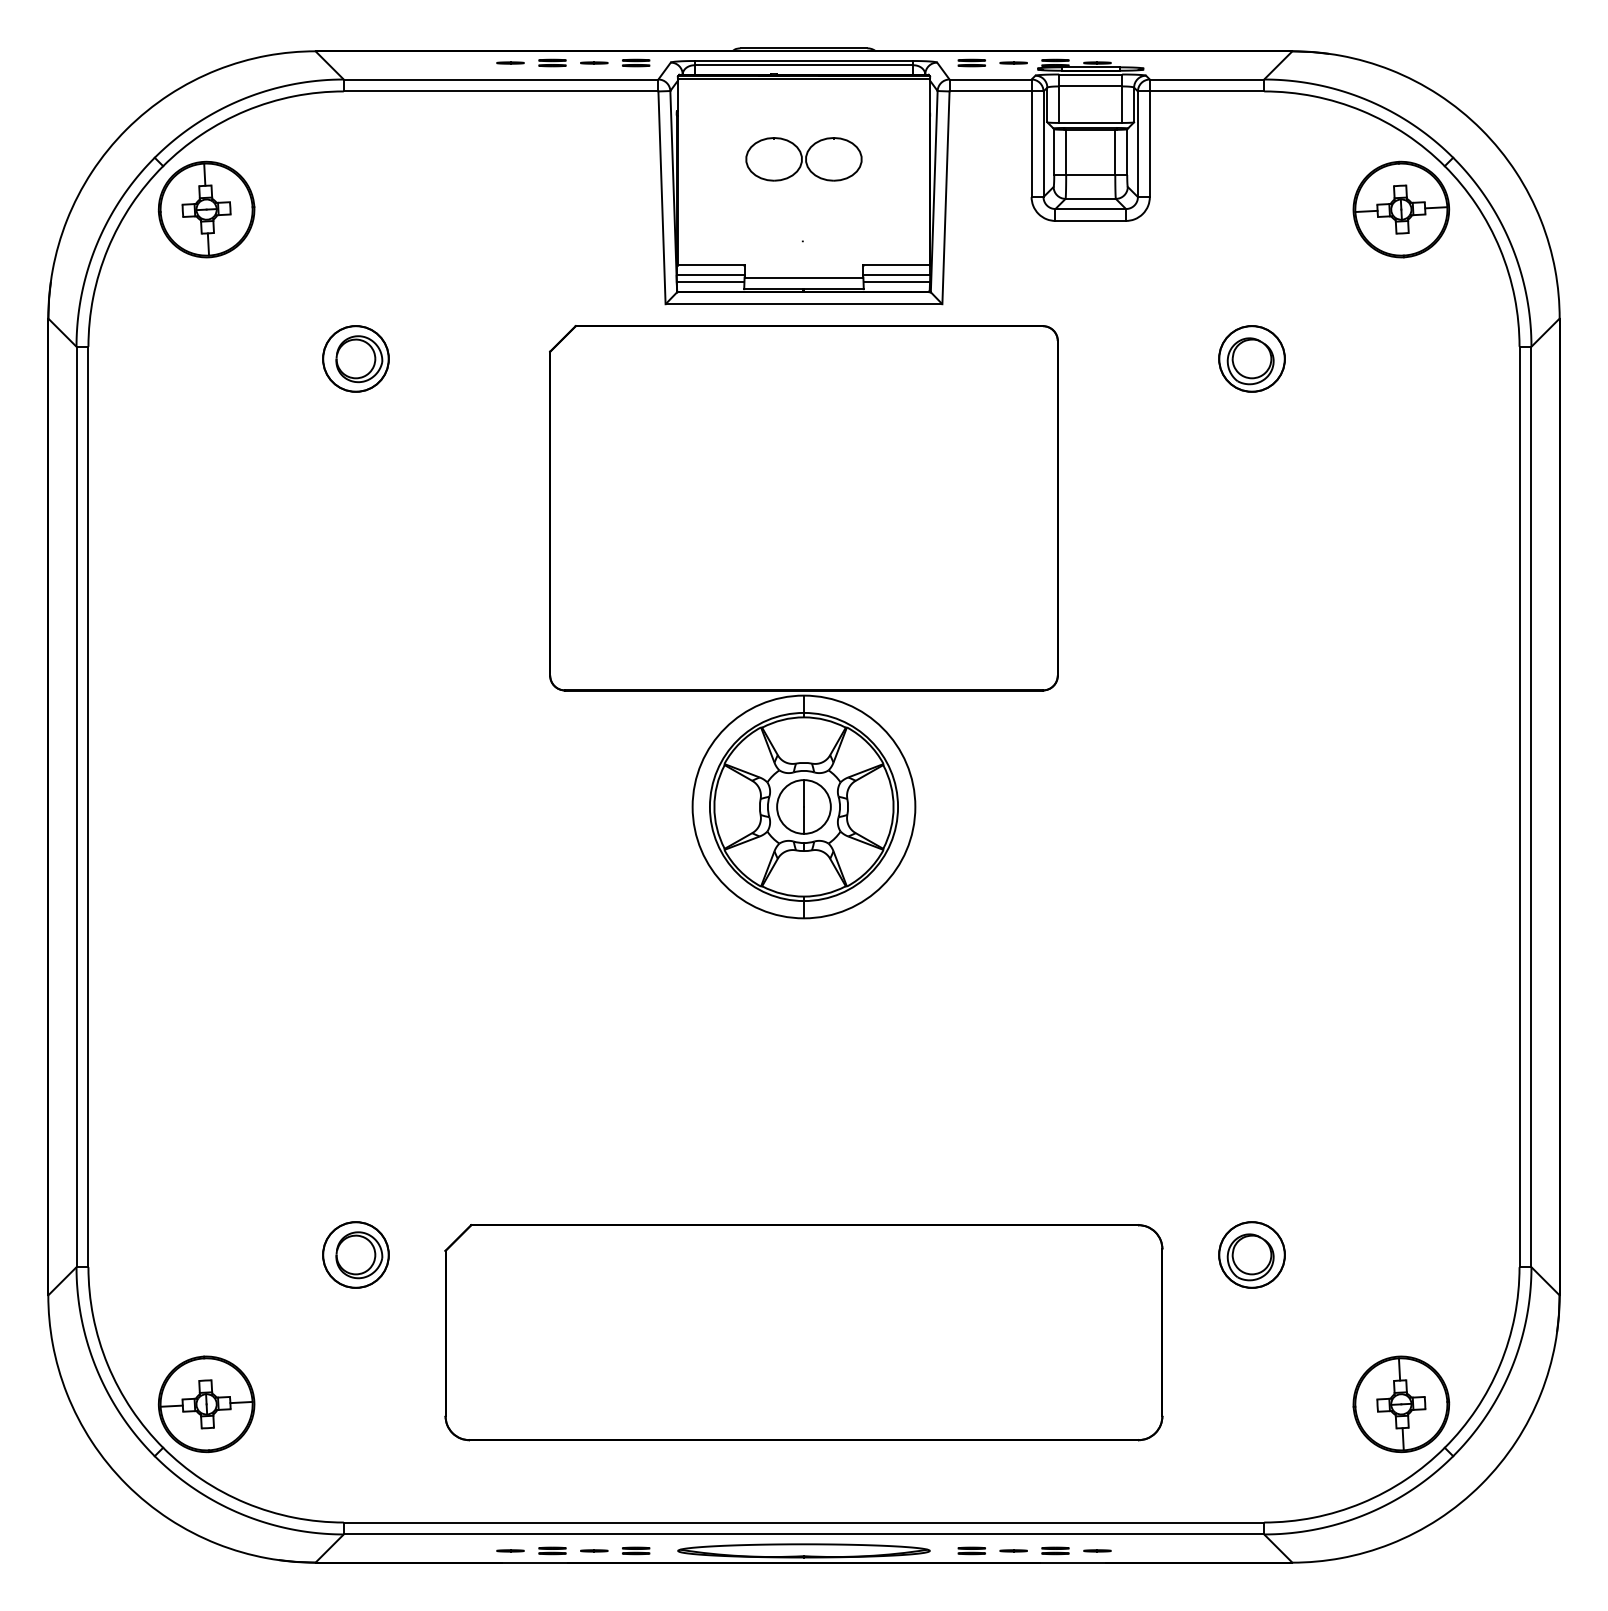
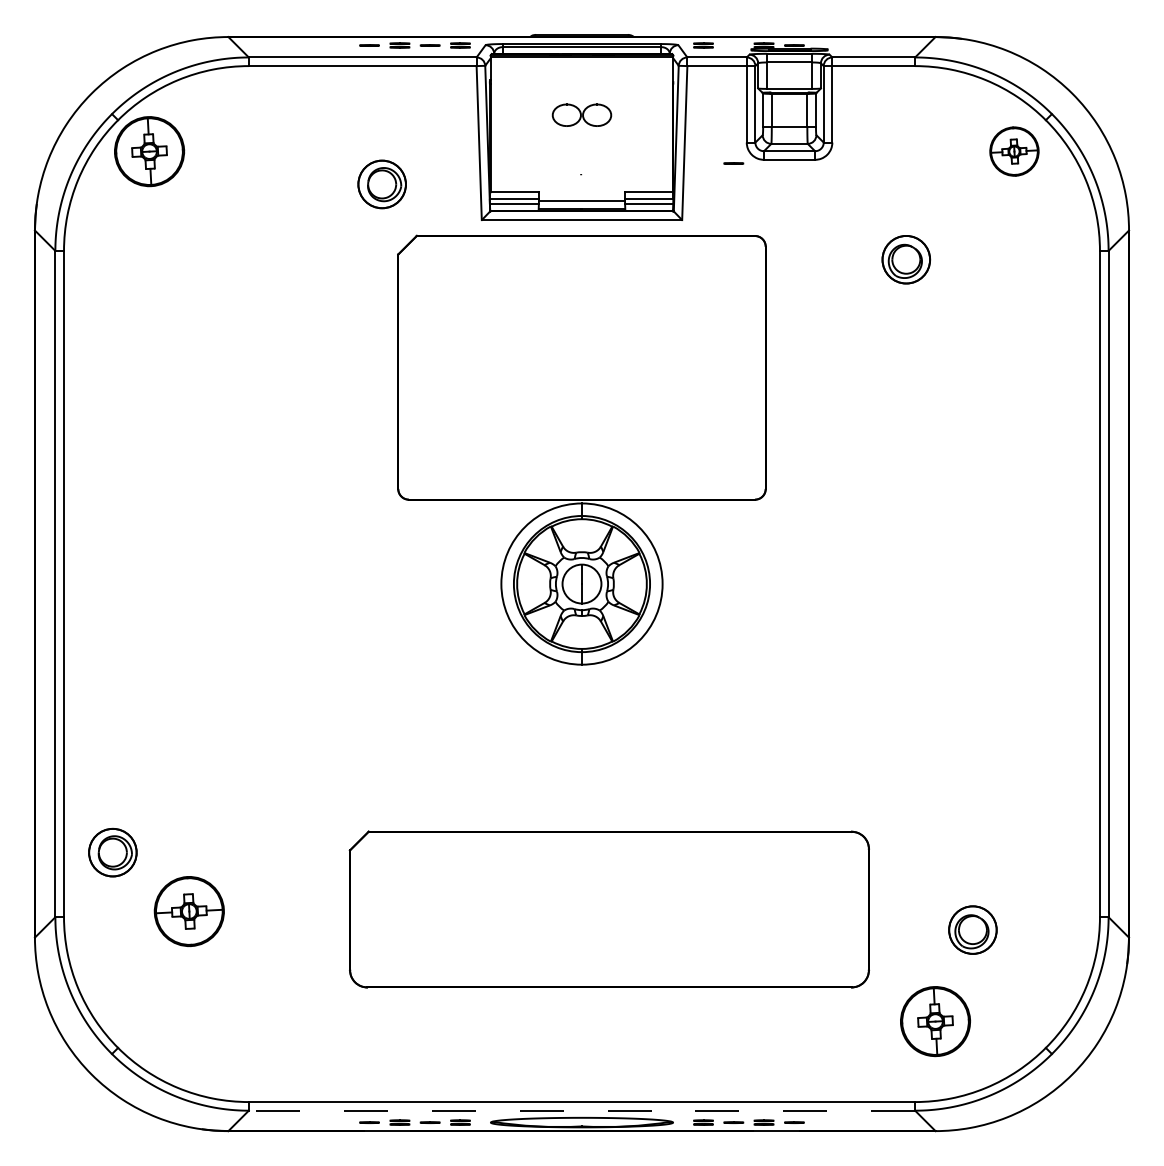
line: (1013, 62) -> (733, 163), moved
part: (803, 159) -> (581, 115), size x0.7
part: (1401, 209) -> (1014, 151), size x0.7
part: (355, 358) -> (381, 184), moved
part: (355, 1254) -> (112, 852), moved
part: (1251, 1254) -> (972, 929), moved
part: (803, 1332) -> (609, 909), moved
part: (206, 1404) -> (189, 911), moved
part: (1401, 1404) -> (935, 1021), moved
line: (803, 1534) -> (581, 1110), solid -> dashed

